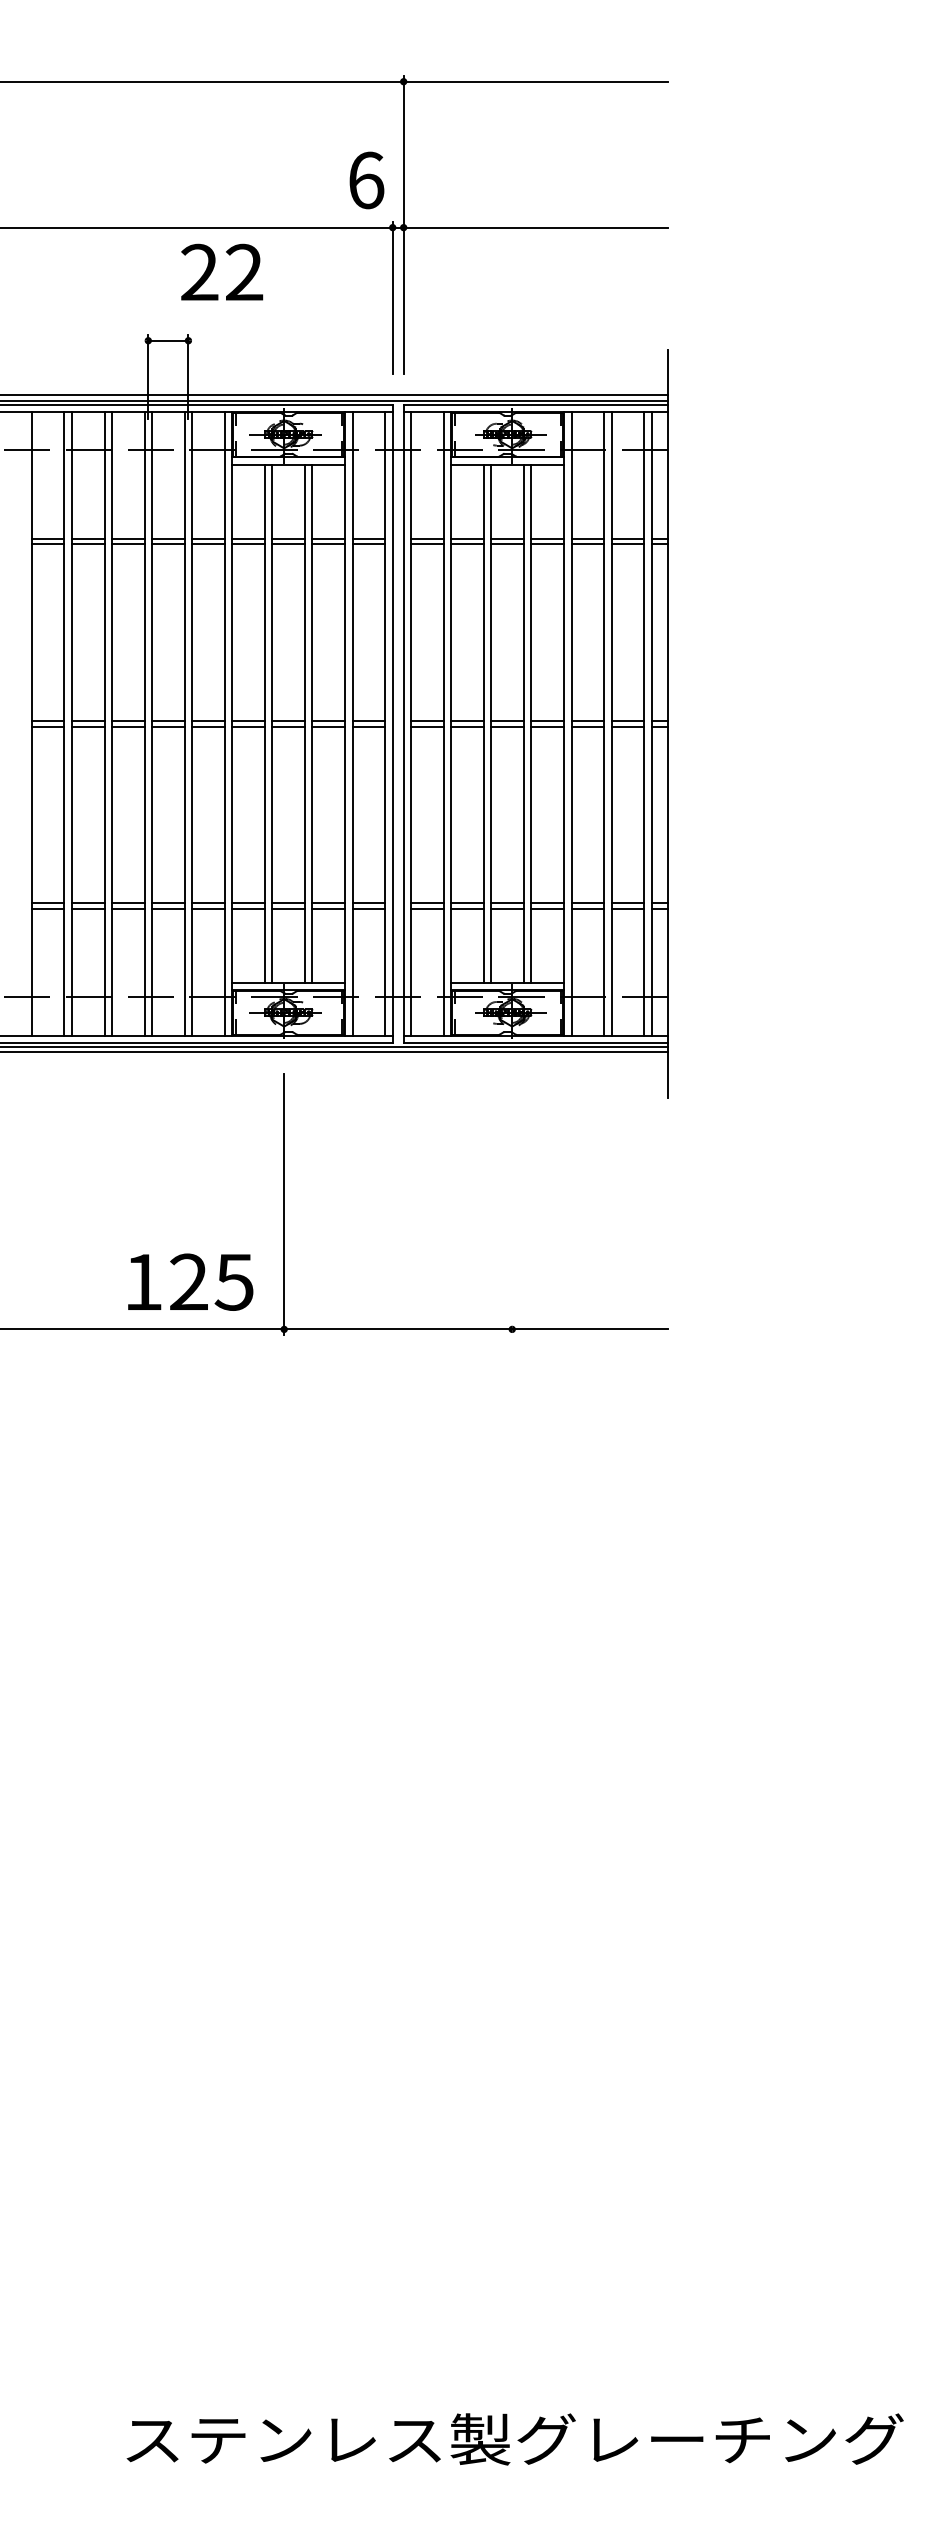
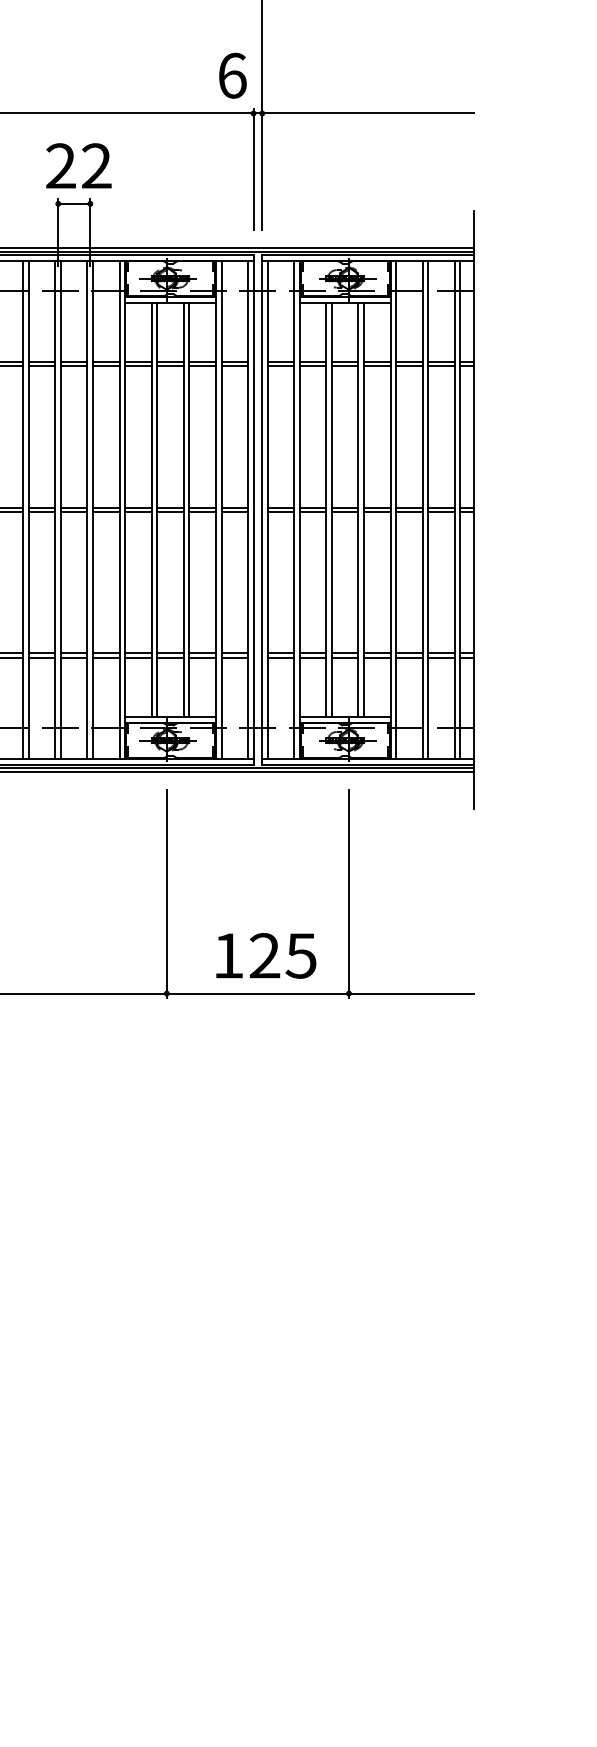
text: (222, 271) -> (79, 165), moved
line: (512, 1204) -> (349, 893), added
text: (190, 1281) -> (266, 955), moved

